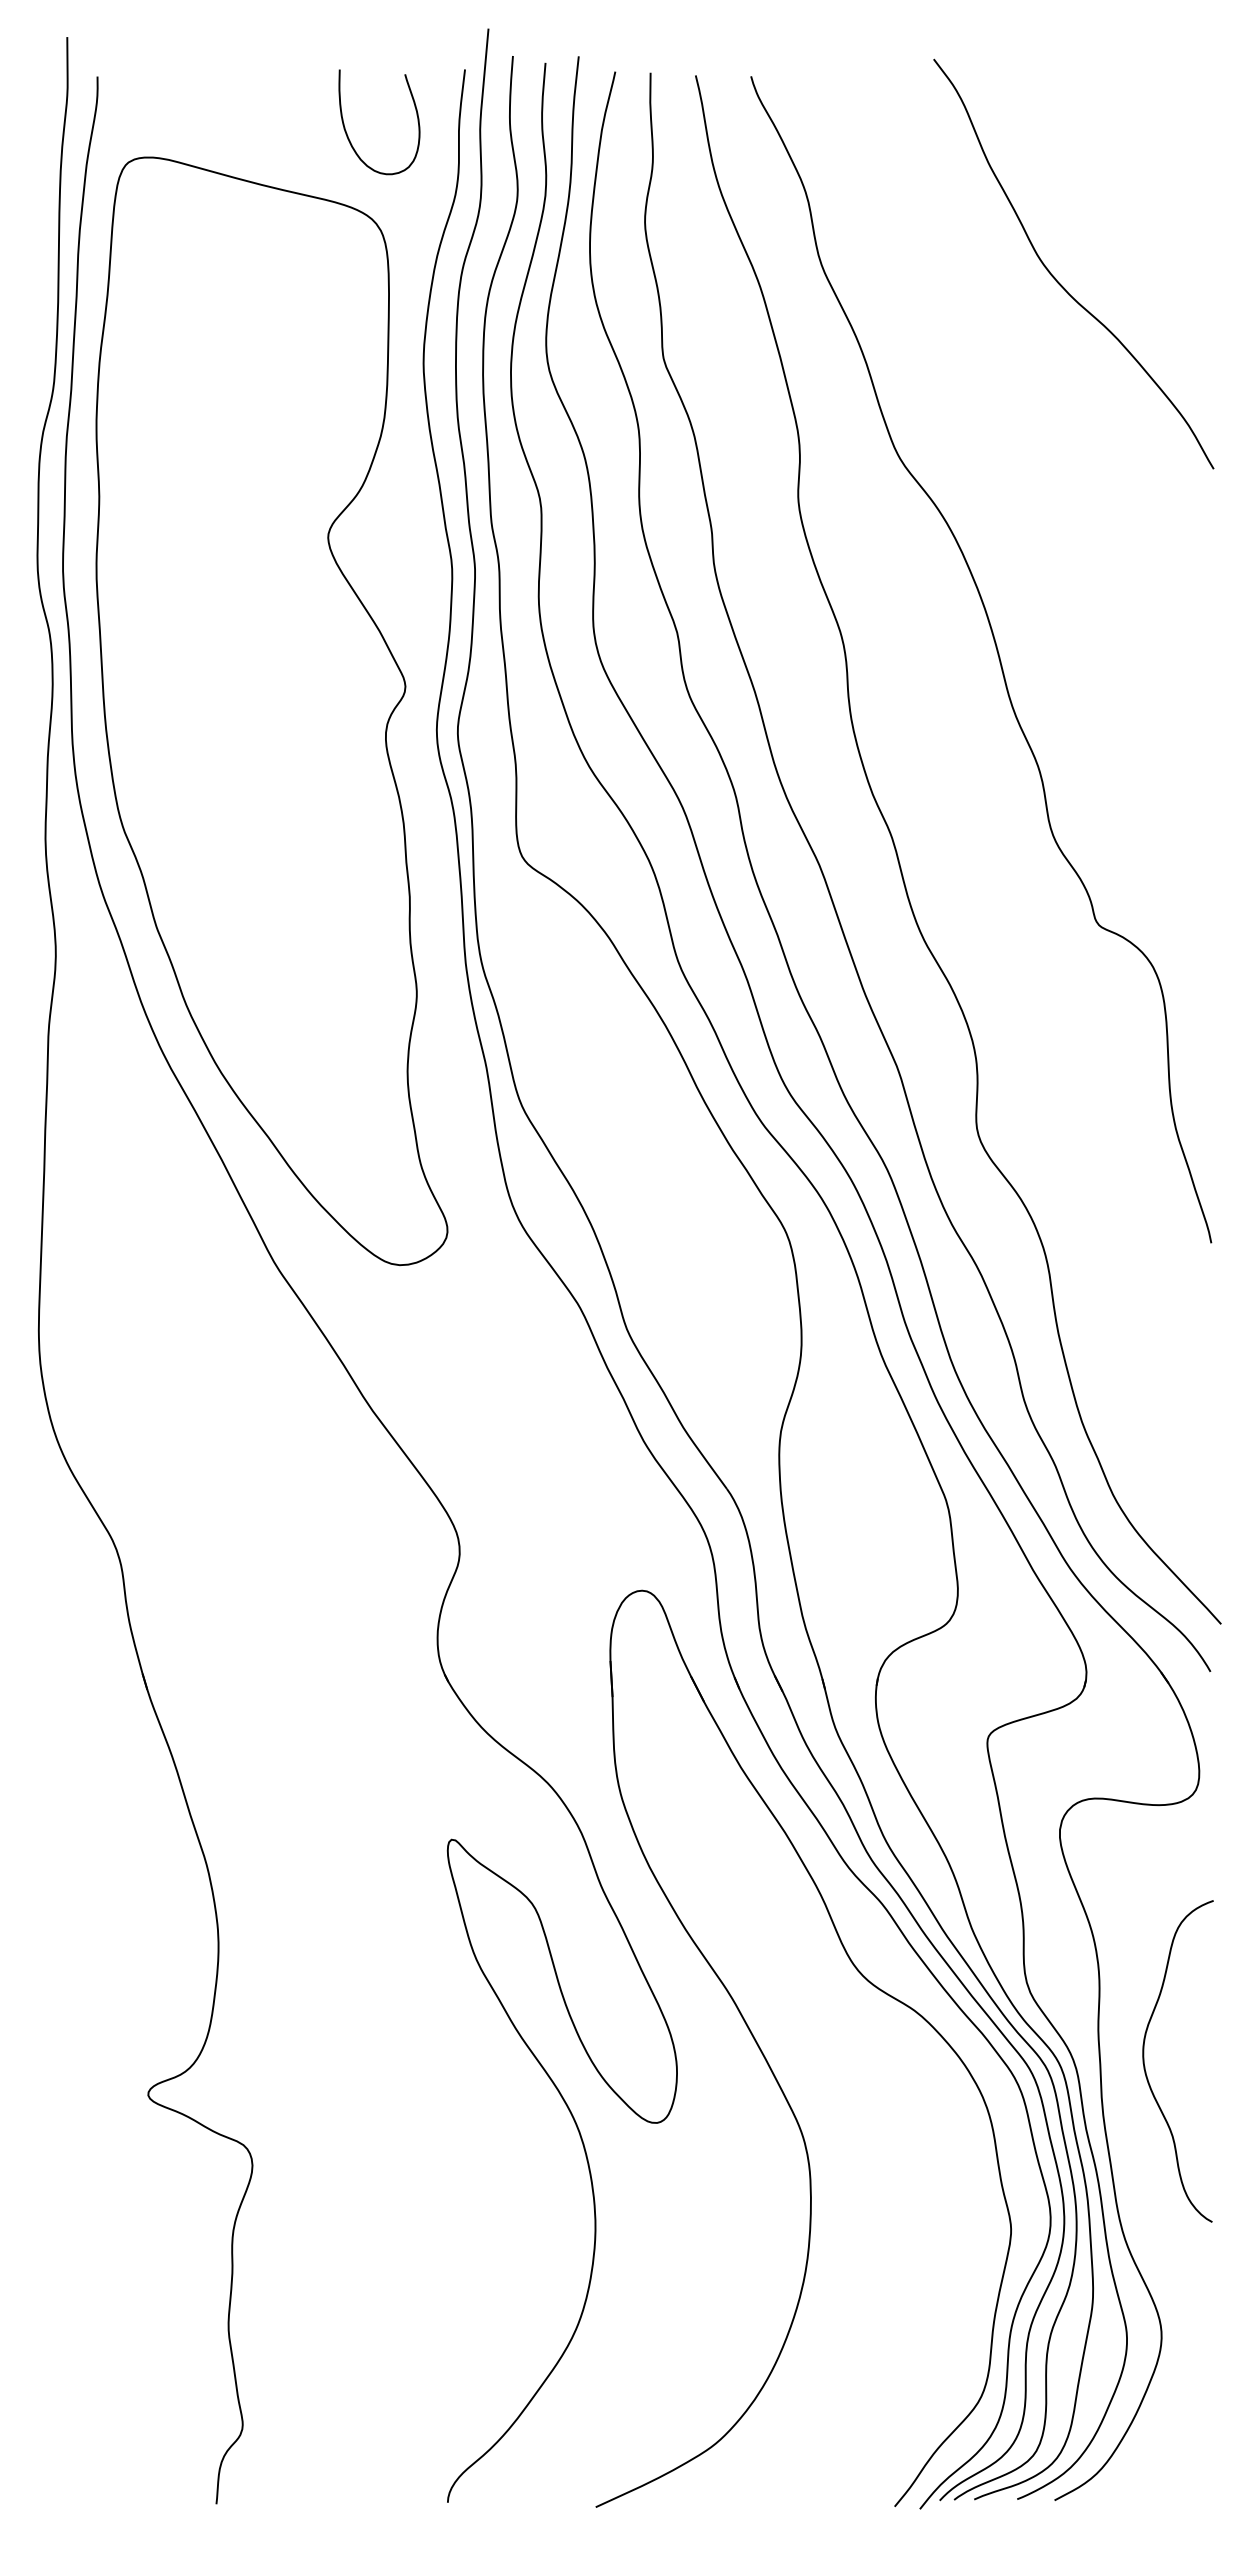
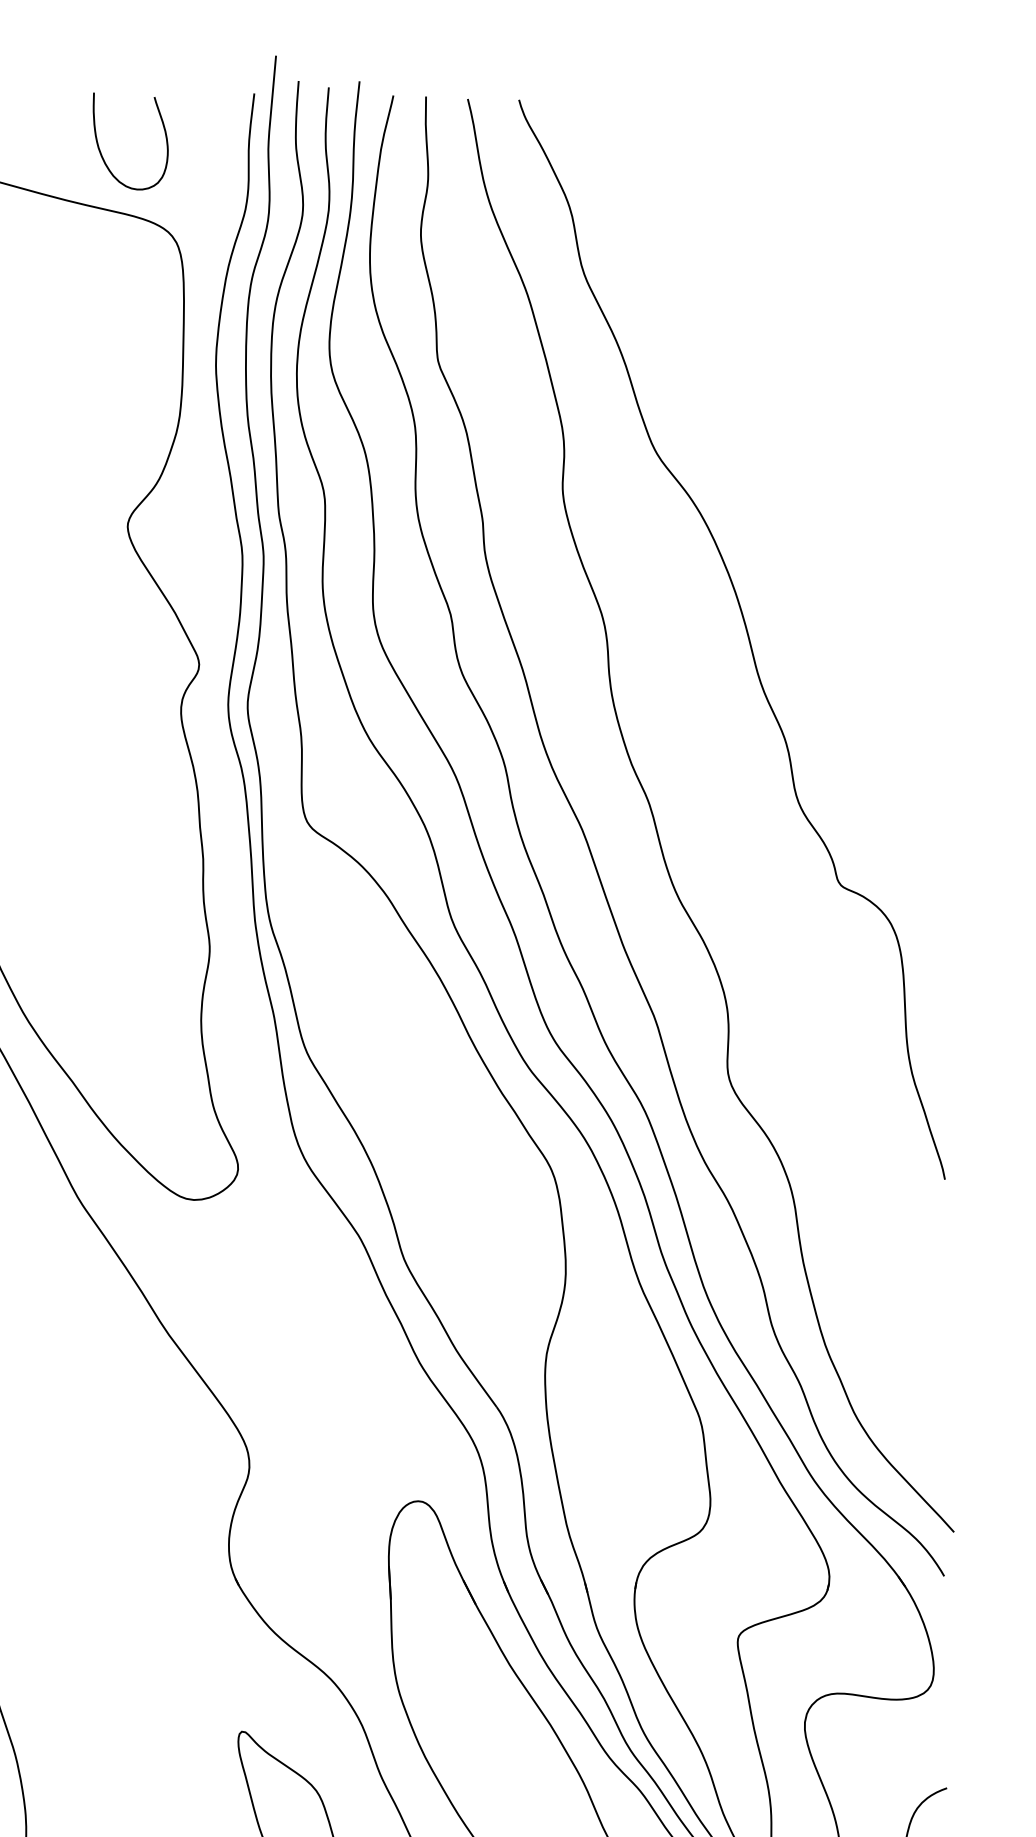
curve: (348, 135) -> (102, 153), moved
curve: (1055, 277) -> (800, 285), removed

